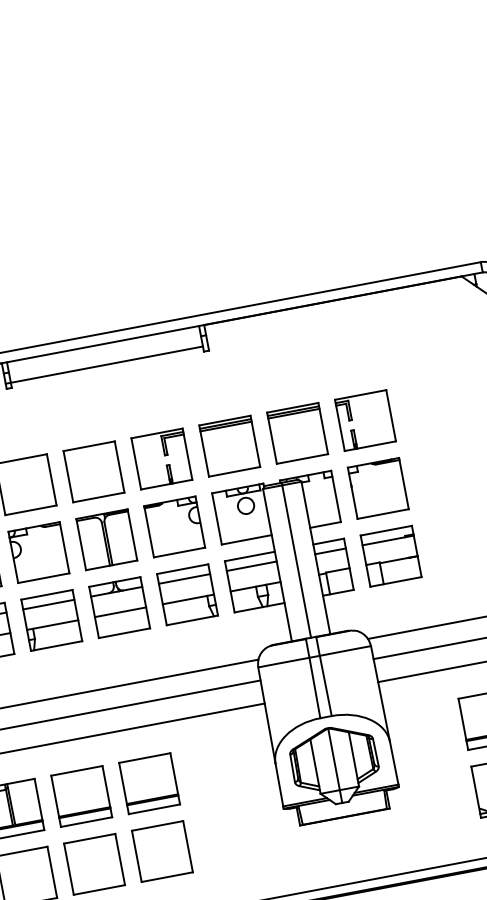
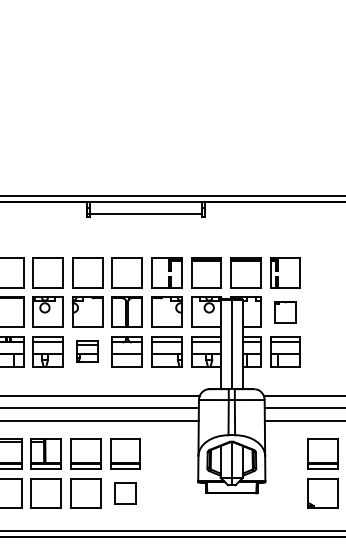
part: (376, 487) -> (284, 311), size x0.7
part: (51, 620) -> (87, 351), size x0.7
part: (162, 851) -> (125, 493), size x0.7

